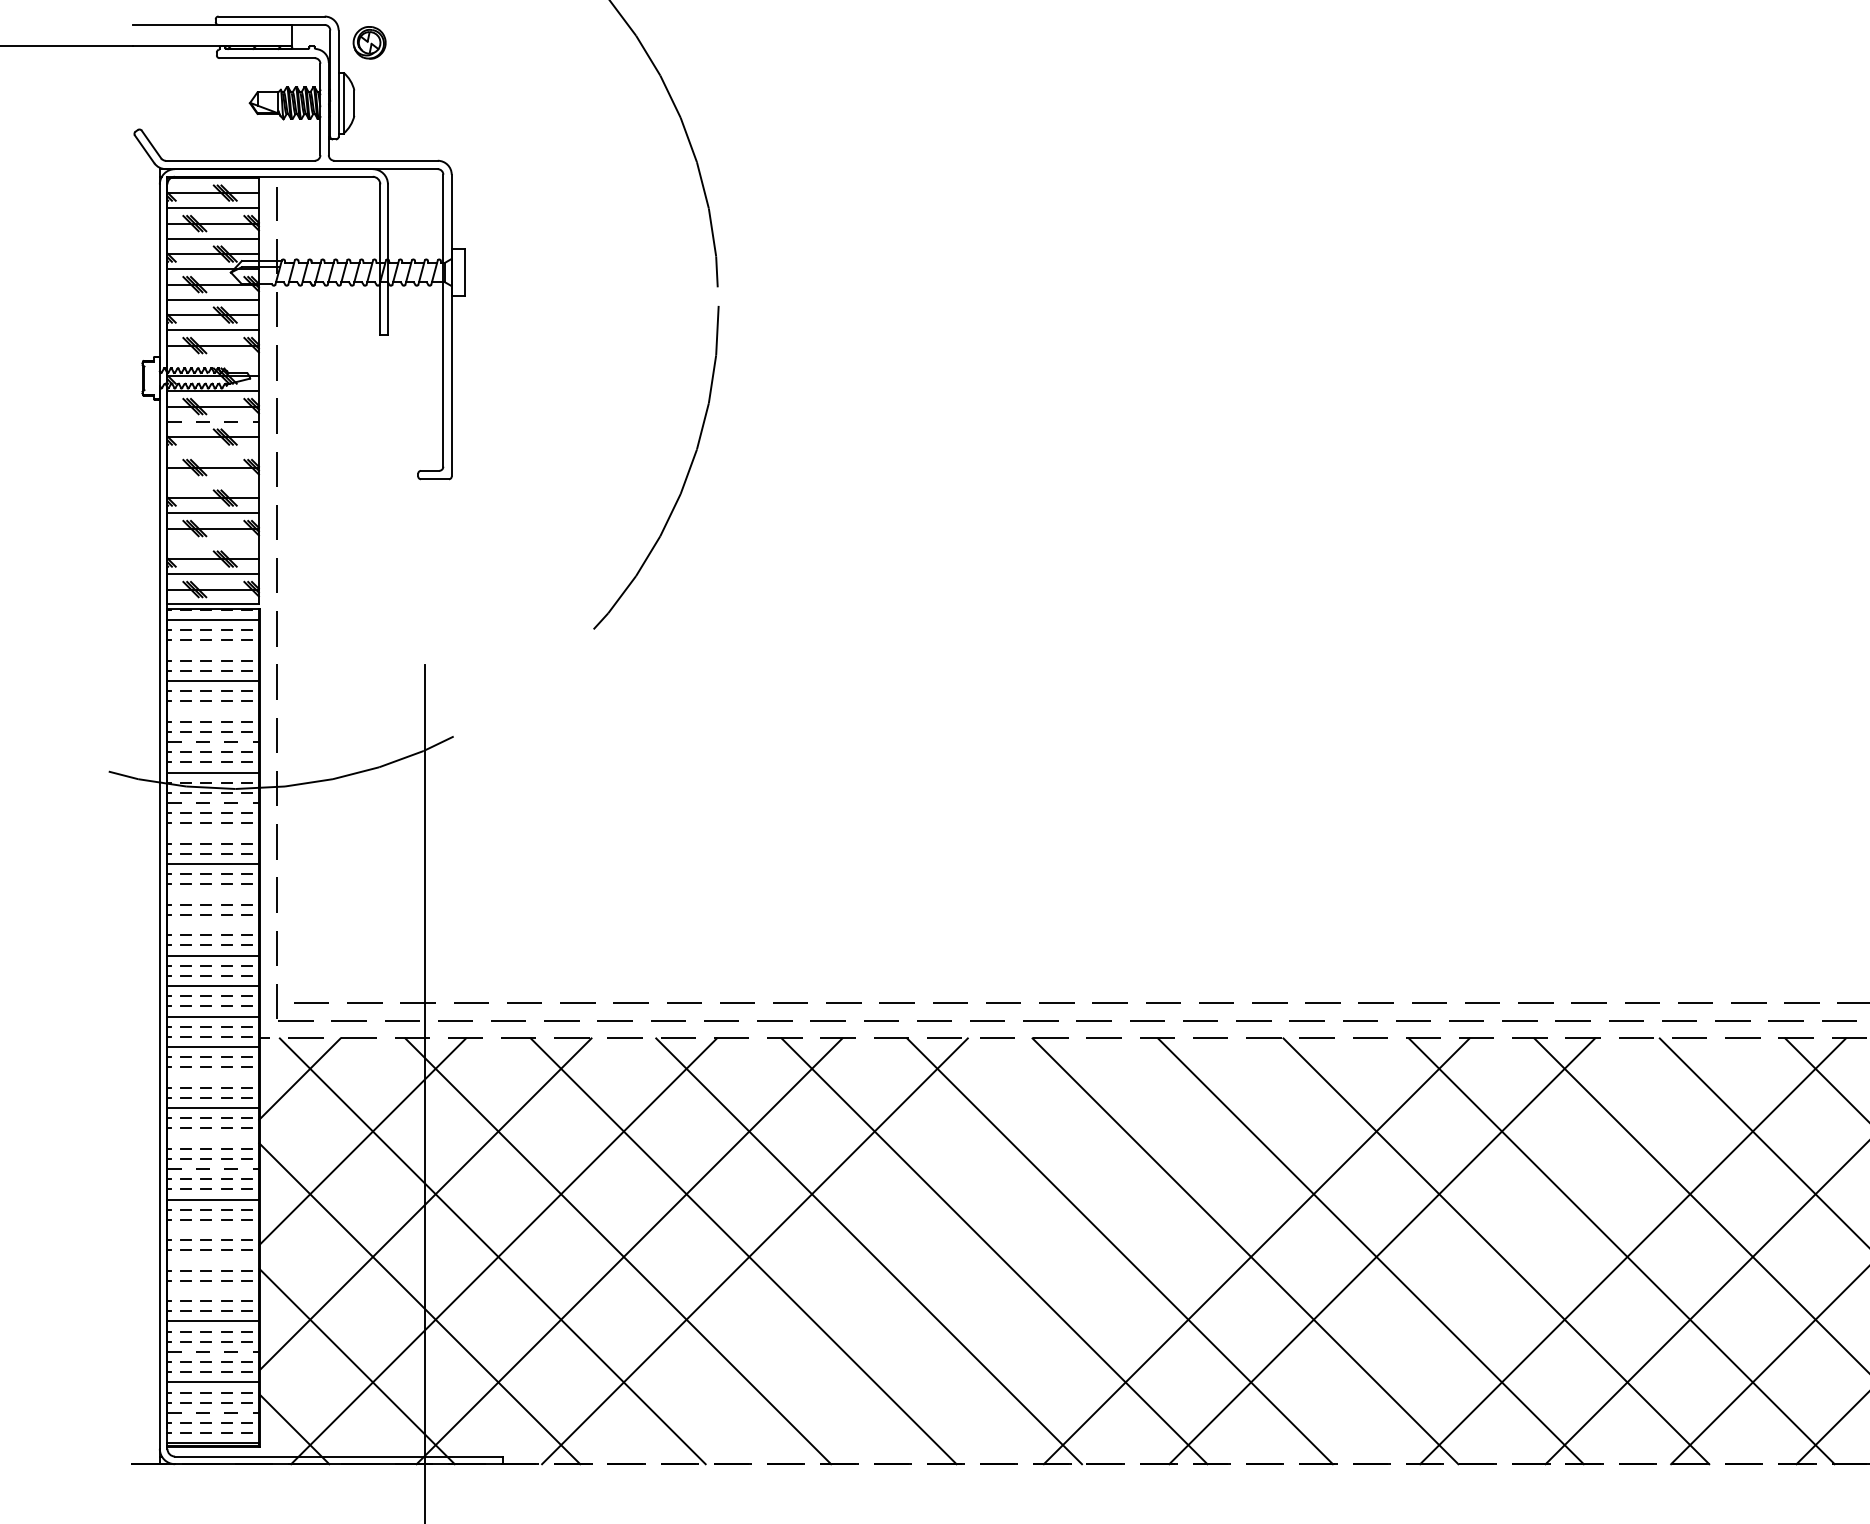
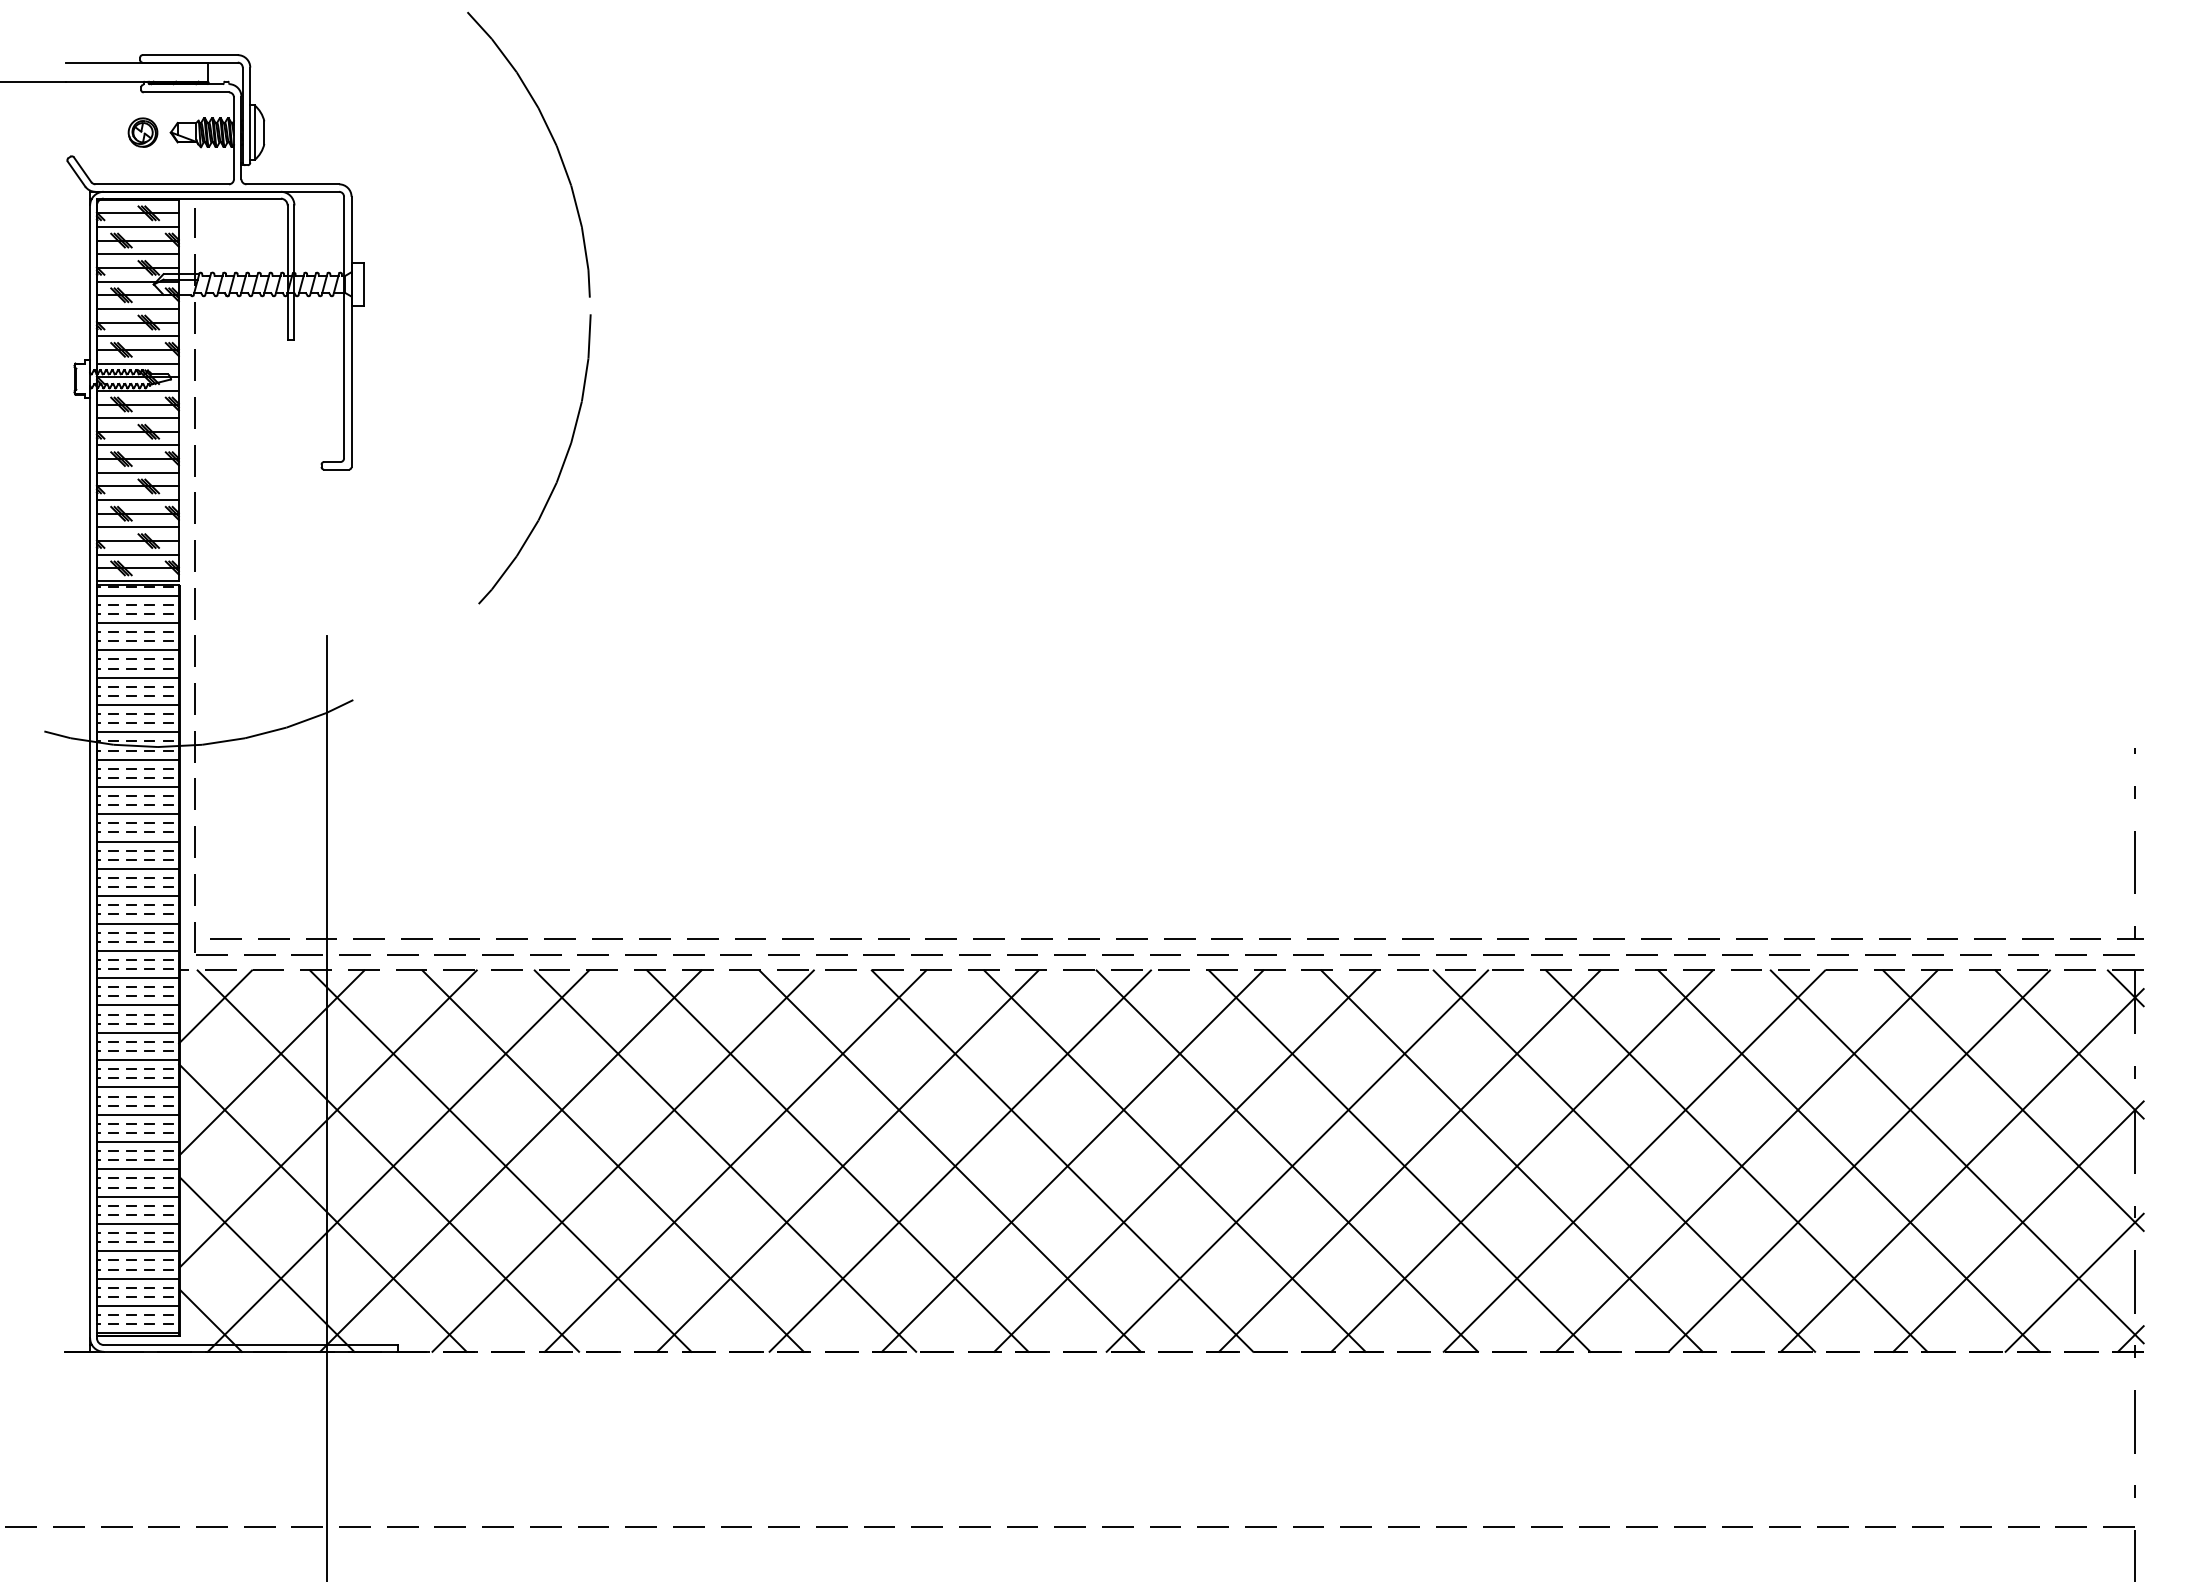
part: (369, 42) -> (142, 132), moved
line: (212, 360) -> (137, 363), added
line: (212, 422) -> (137, 418), dashed -> solid
line: (212, 452) -> (137, 445), added
line: (212, 482) -> (137, 472), added
line: (212, 543) -> (137, 527), added
line: (212, 651) -> (137, 623), added
line: (212, 711) -> (137, 677), added
line: (212, 741) -> (137, 704), dashed -> solid
line: (212, 802) -> (137, 759), dashed -> solid
line: (212, 833) -> (137, 786), added
line: (212, 894) -> (137, 841), added
line: (212, 924) -> (137, 868), added
line: (212, 1077) -> (137, 1005), added
line: (212, 1138) -> (137, 1060), added
line: (212, 1169) -> (137, 1087), dashed -> solid
line: (212, 1230) -> (137, 1142), added
line: (880, 1250) -> (735, 1160), added
line: (1005, 1250) -> (847, 1160), added
line: (1131, 1250) -> (960, 1160), added
line: (1507, 1250) -> (1297, 1160), added
line: (212, 1260) -> (137, 1169), added
line: (212, 1290) -> (137, 1196), added
line: (212, 1352) -> (137, 1251), dashed -> solid
line: (212, 1412) -> (137, 1305), dashed -> solid

